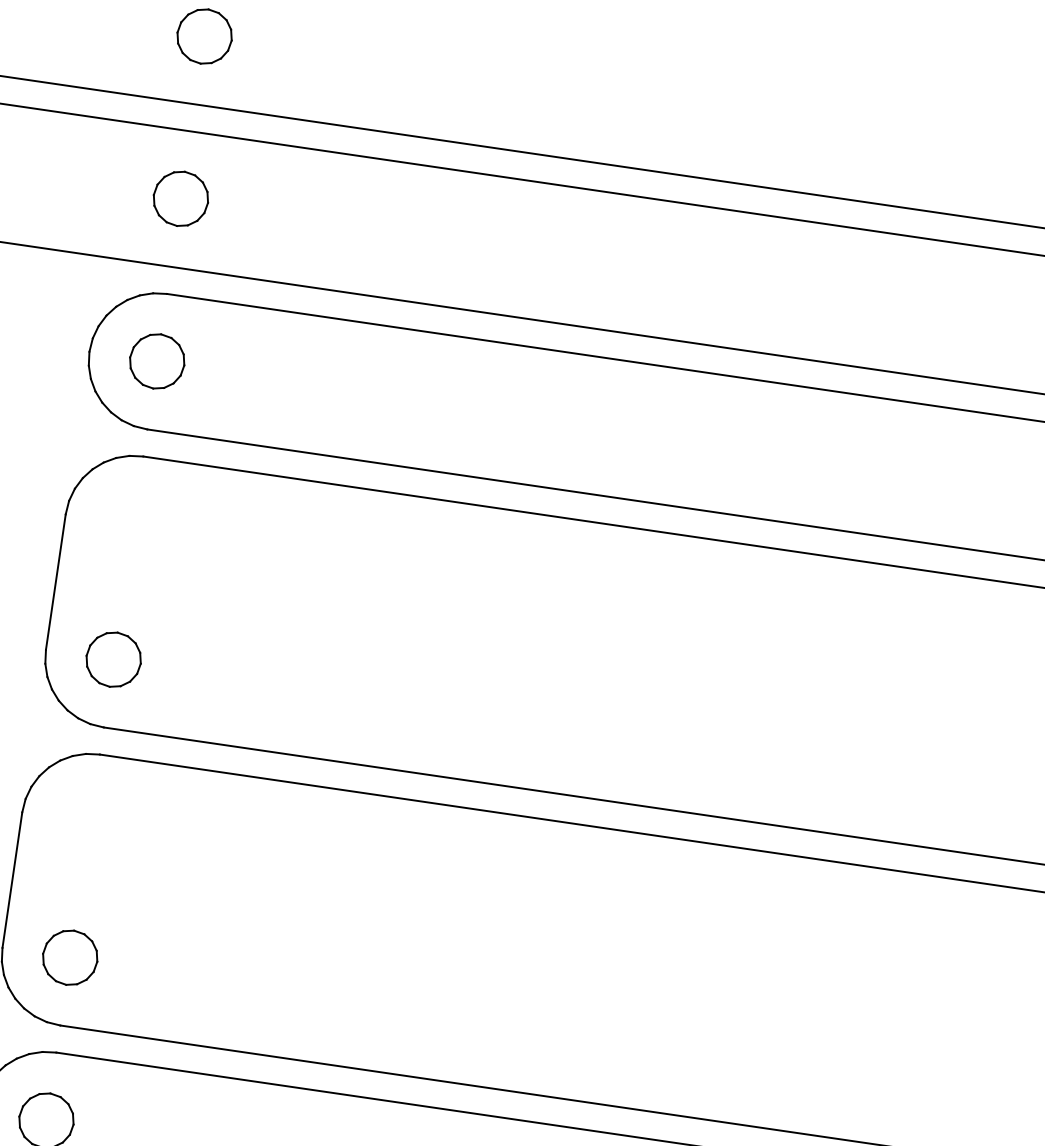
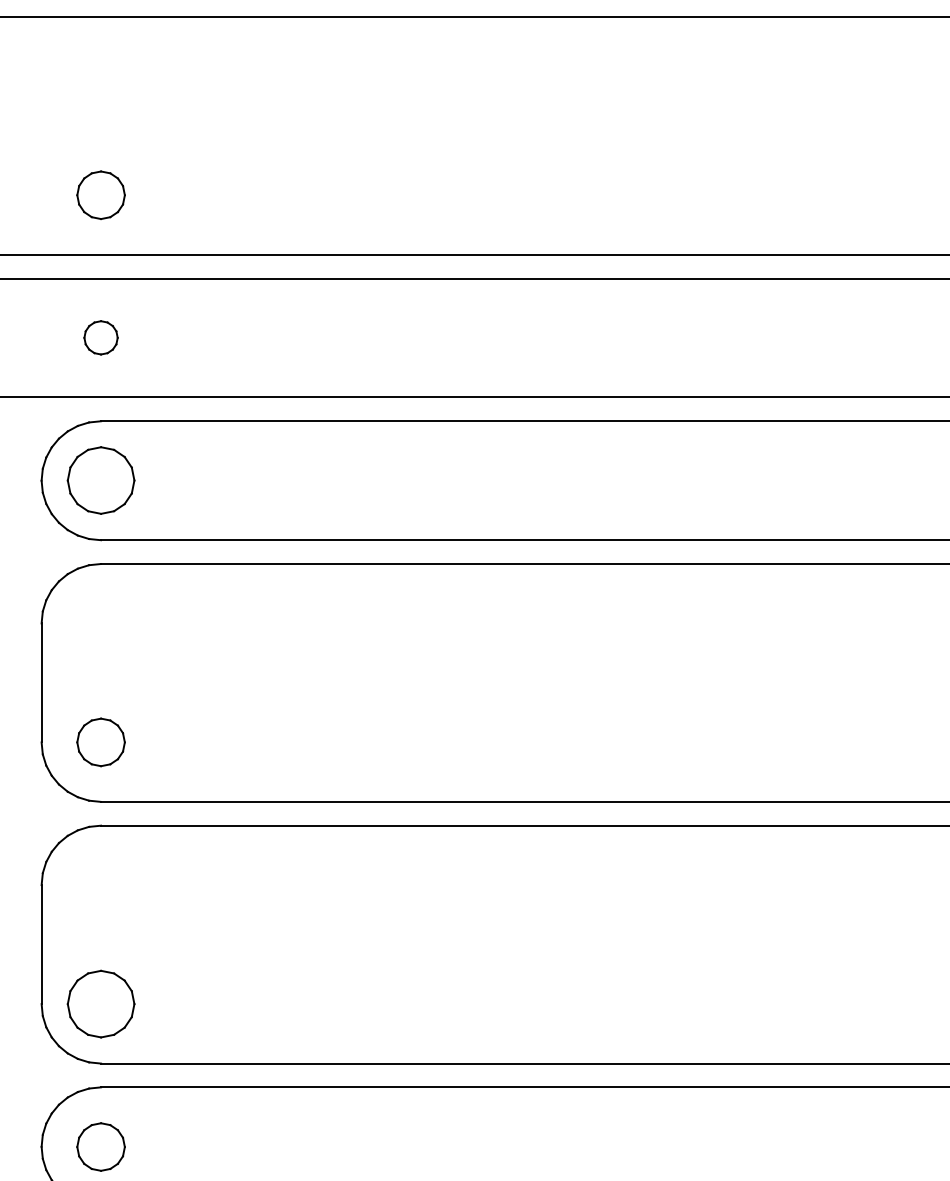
part: (180, 198) -> (100, 337), size x0.7
part: (156, 361) -> (100, 480), size x1.4
part: (69, 956) -> (100, 1003), size x1.4

